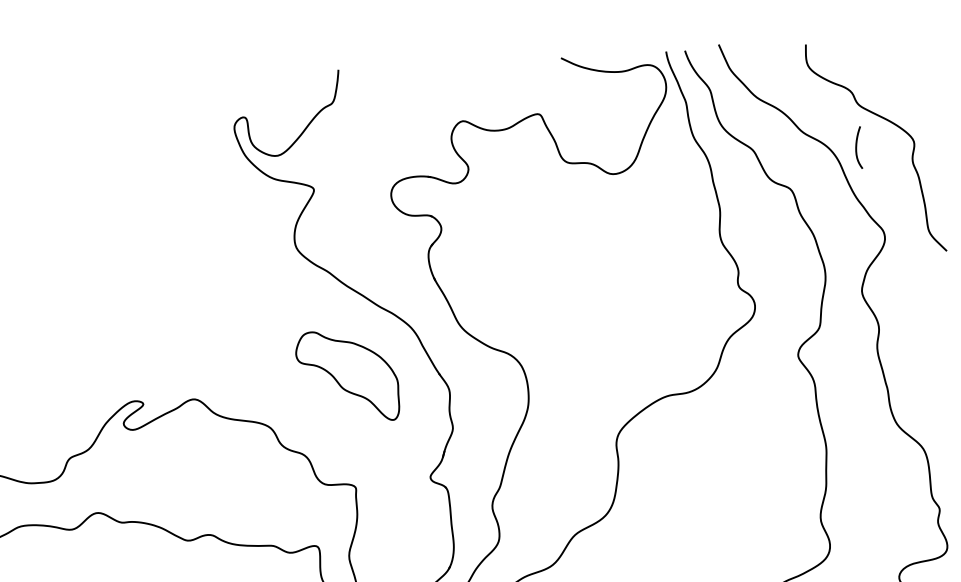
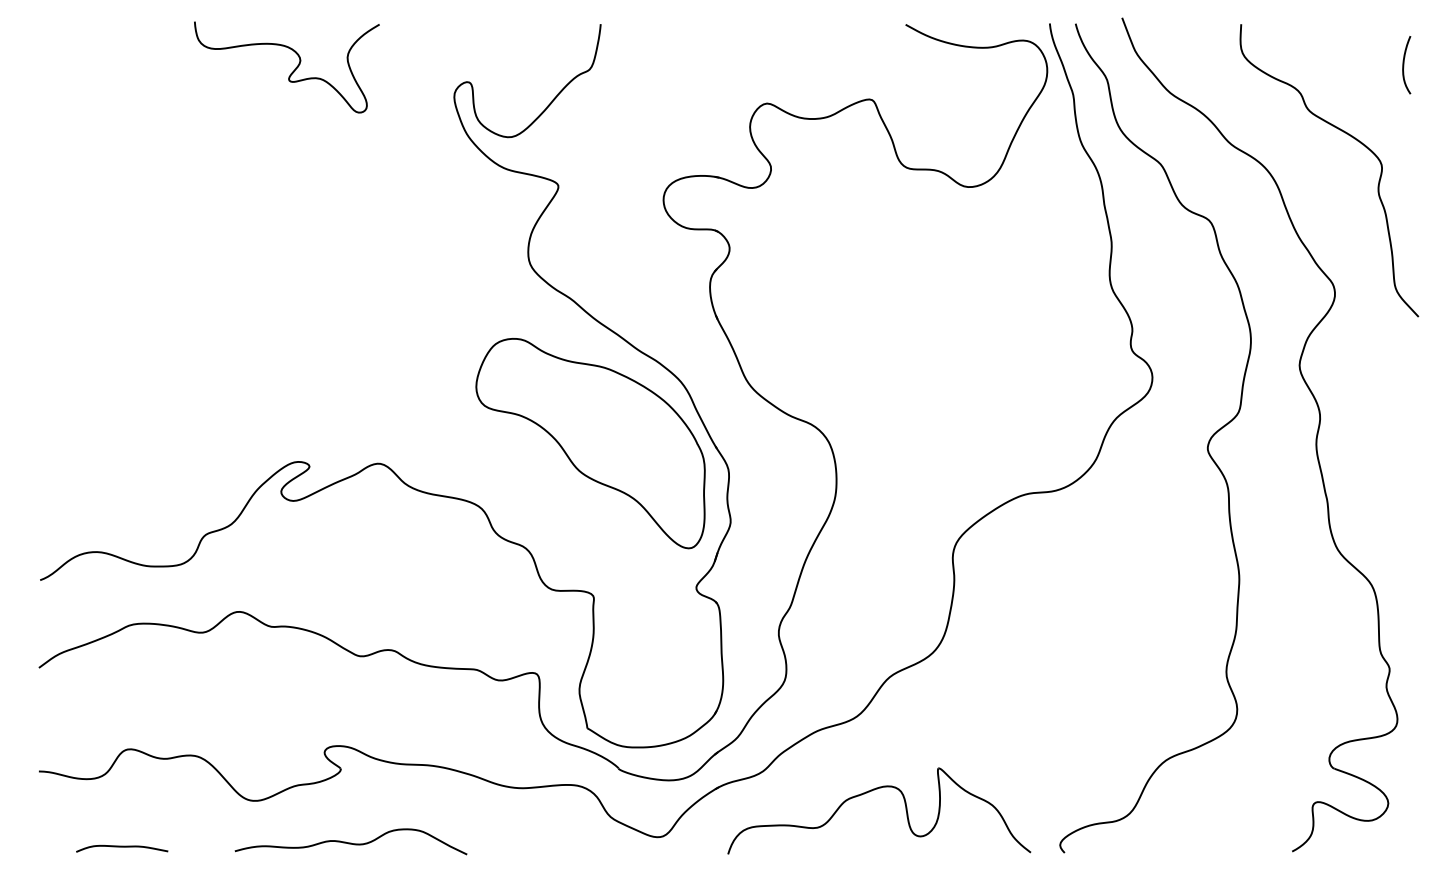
curve: (114, 117) -> (291, 72), added
curve: (857, 148) -> (1404, 65), moved
part: (347, 376) -> (590, 443), size x1.67

